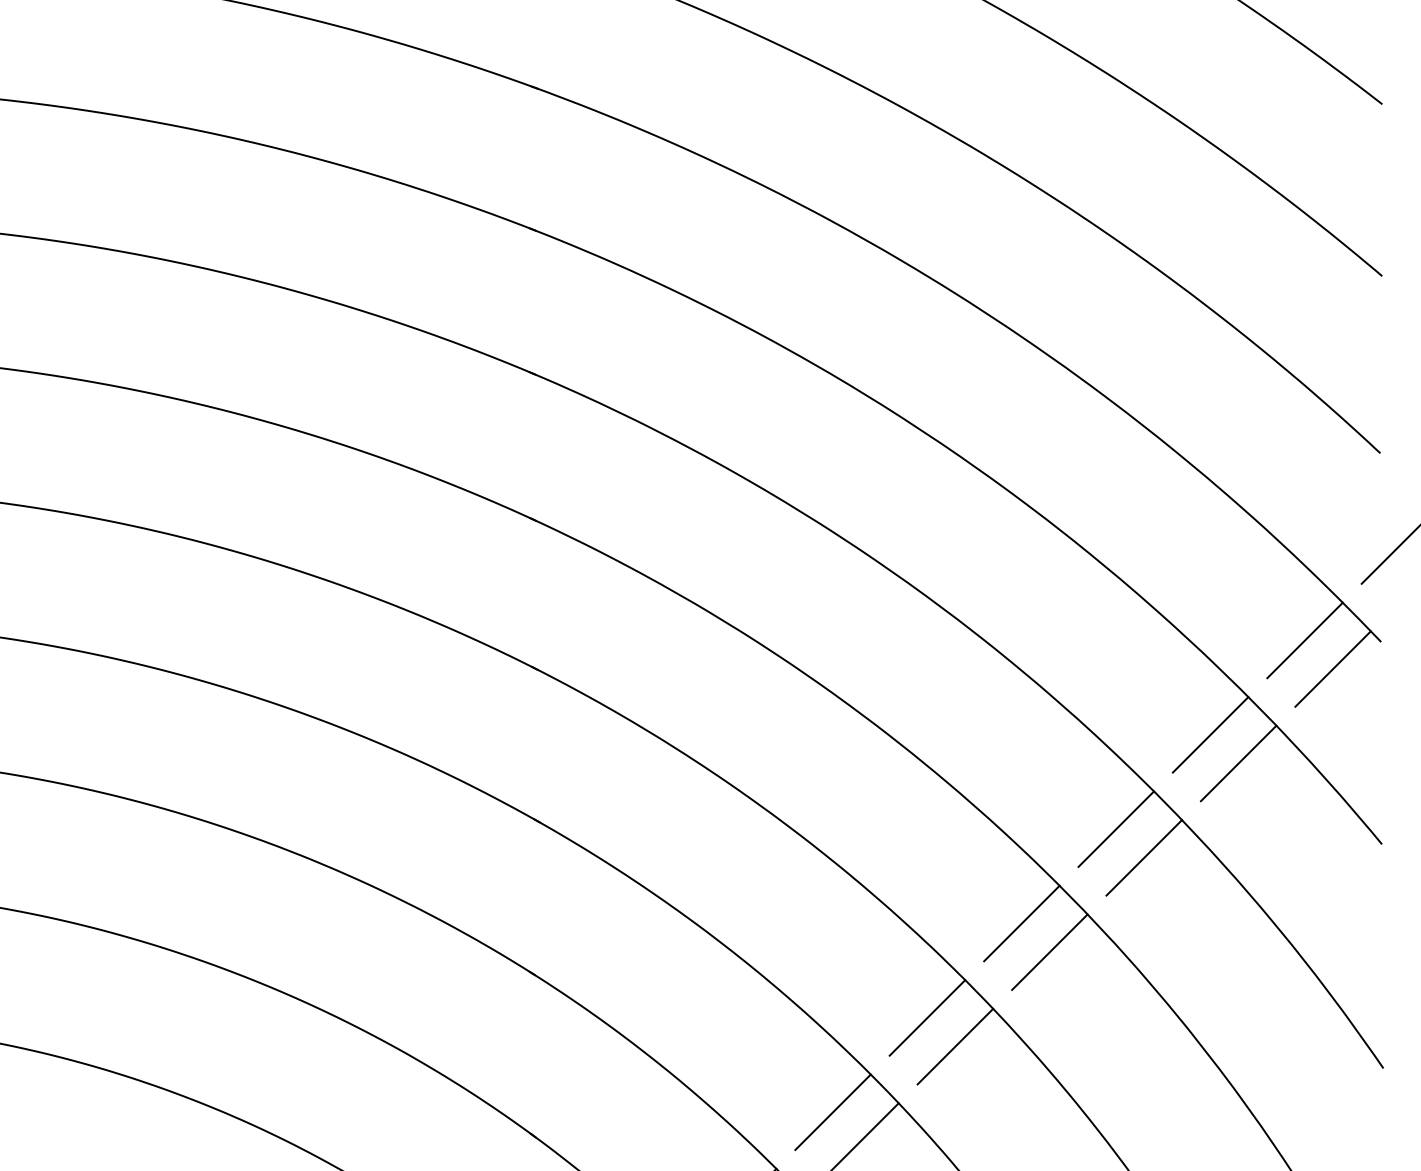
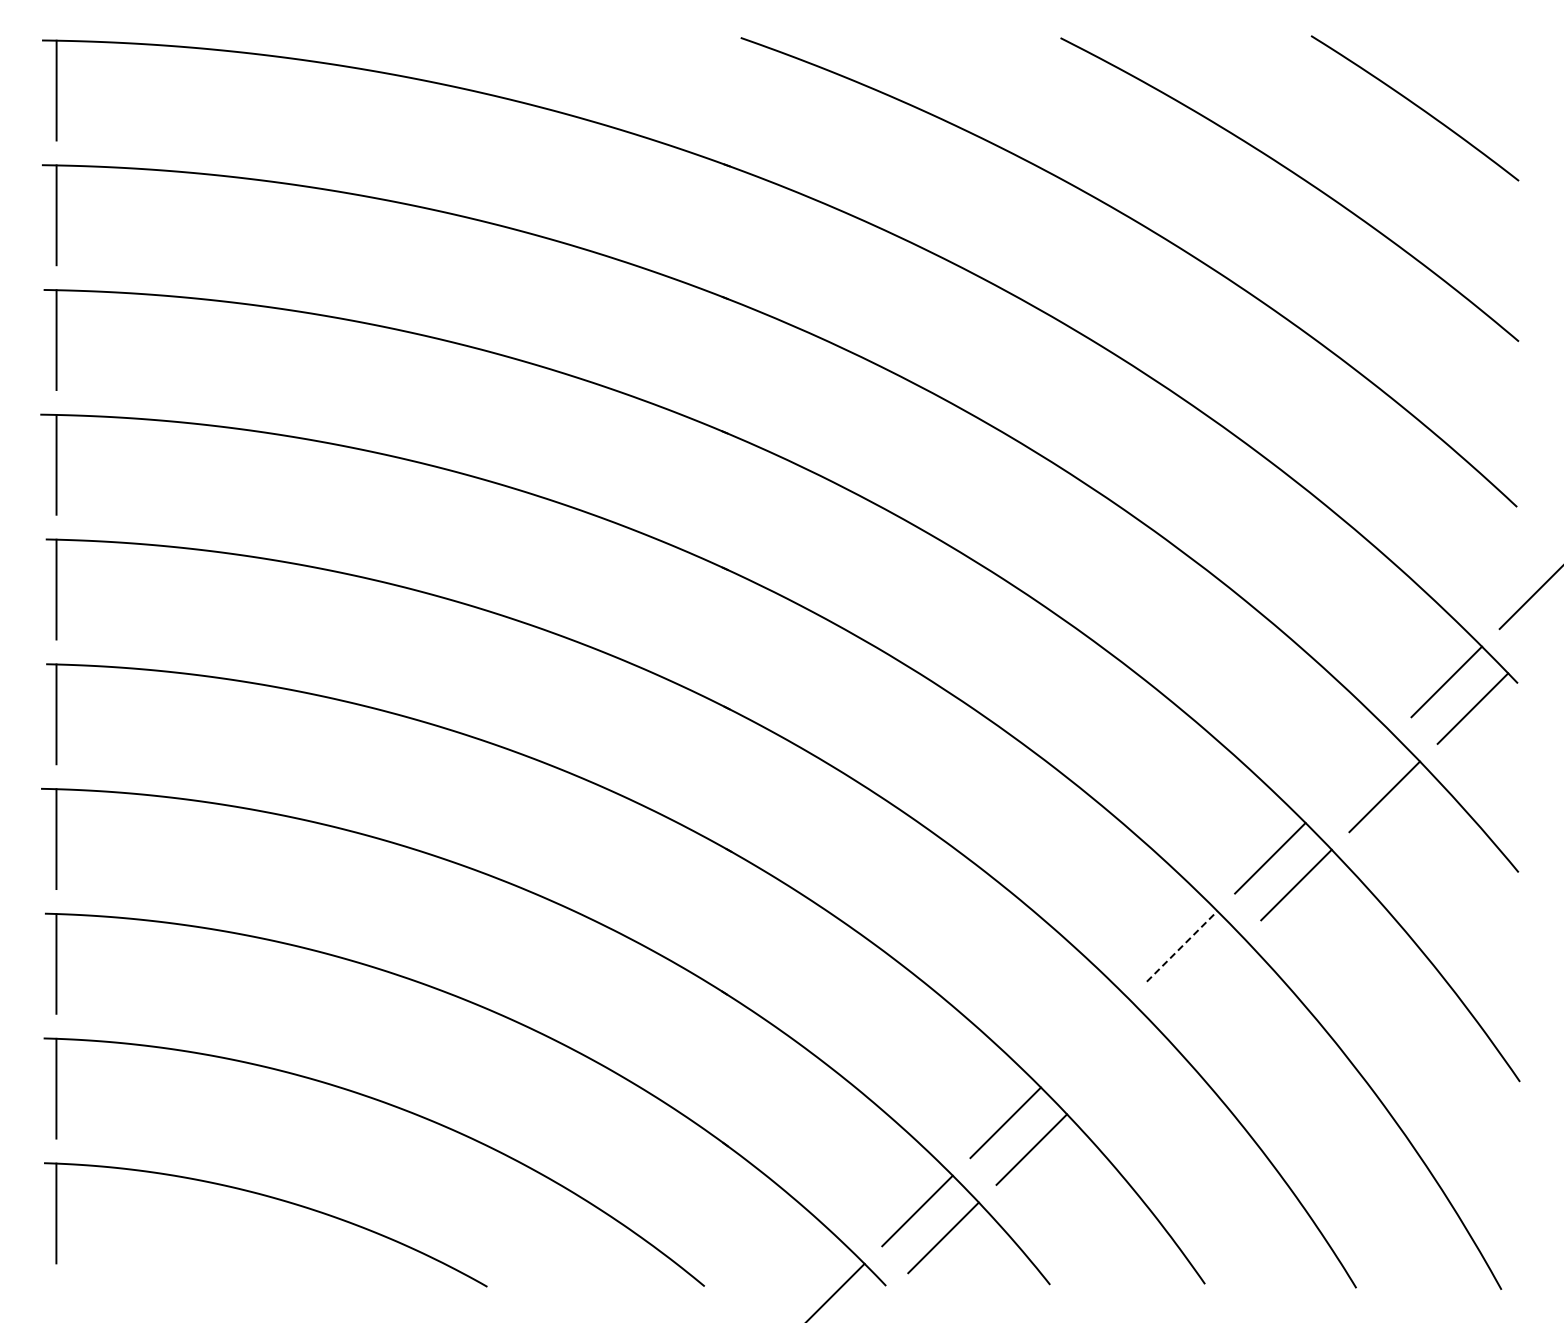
line: (1210, 734) -> (1358, 769), removed
line: (1022, 923) -> (1182, 946), solid -> dashed
line: (1050, 951) -> (1208, 972), removed
line: (927, 1017) -> (1093, 1034), removed
line: (954, 1046) -> (1119, 1061), removed

